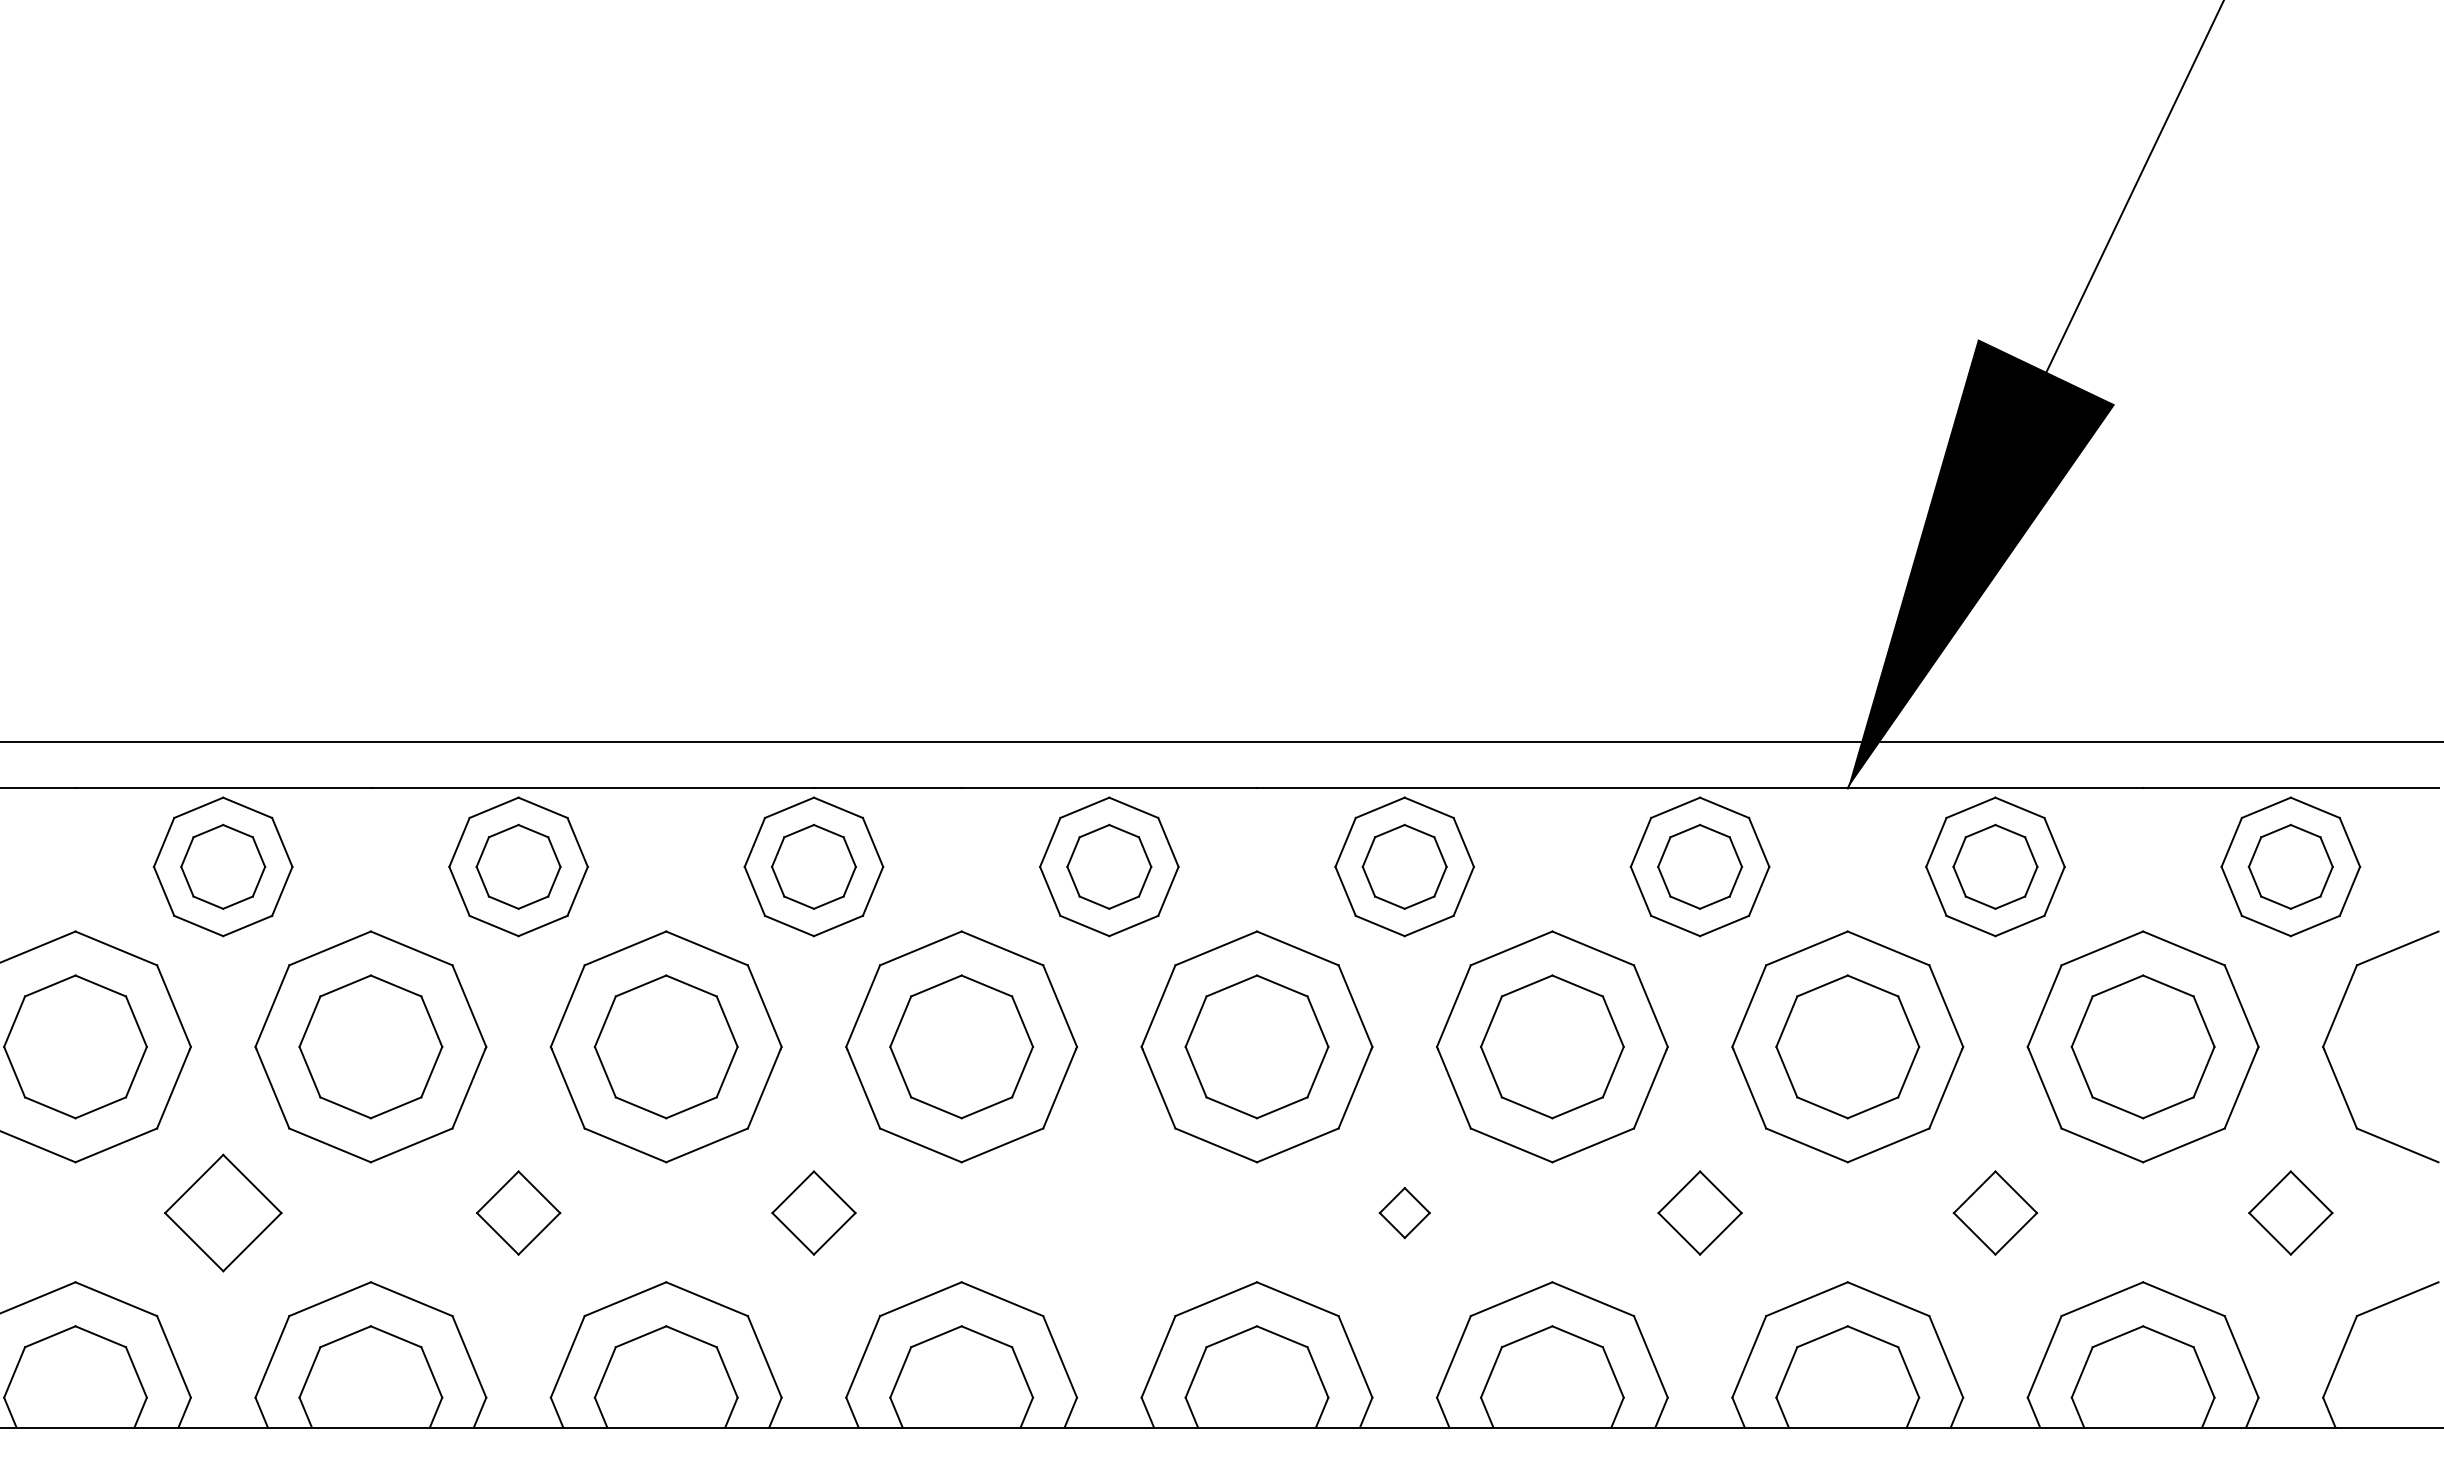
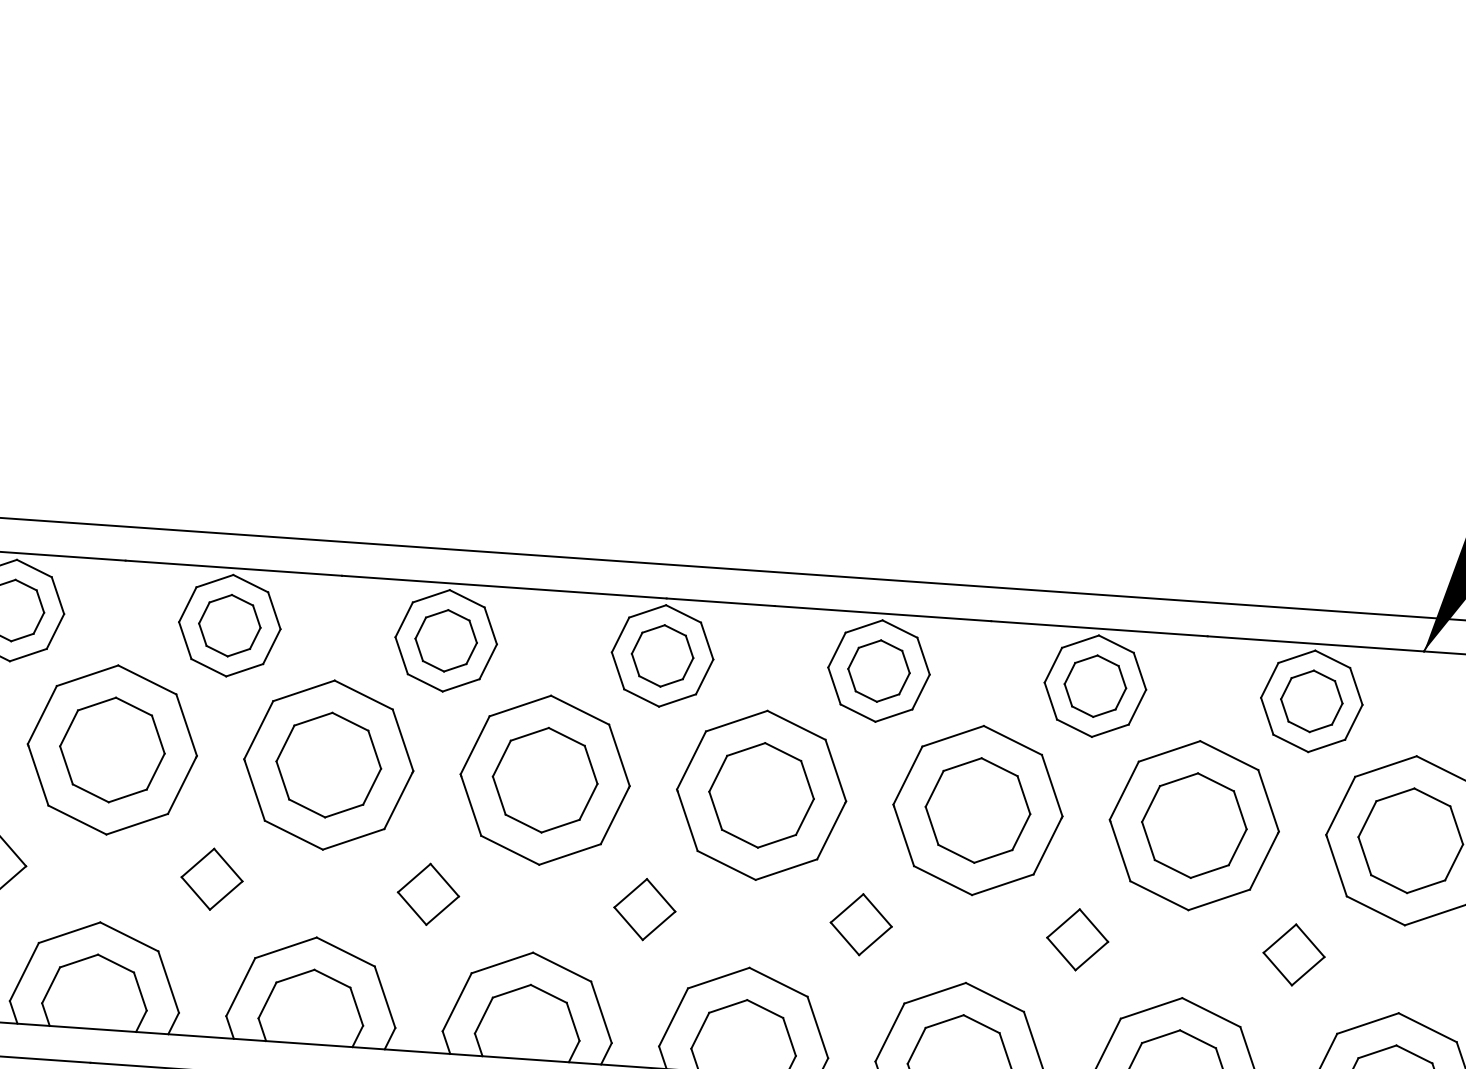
part: (222, 1212) -> (211, 878), size x0.71
part: (1108, 1212) -> (860, 924), added
part: (1404, 1212) -> (1077, 939), size x1.67

